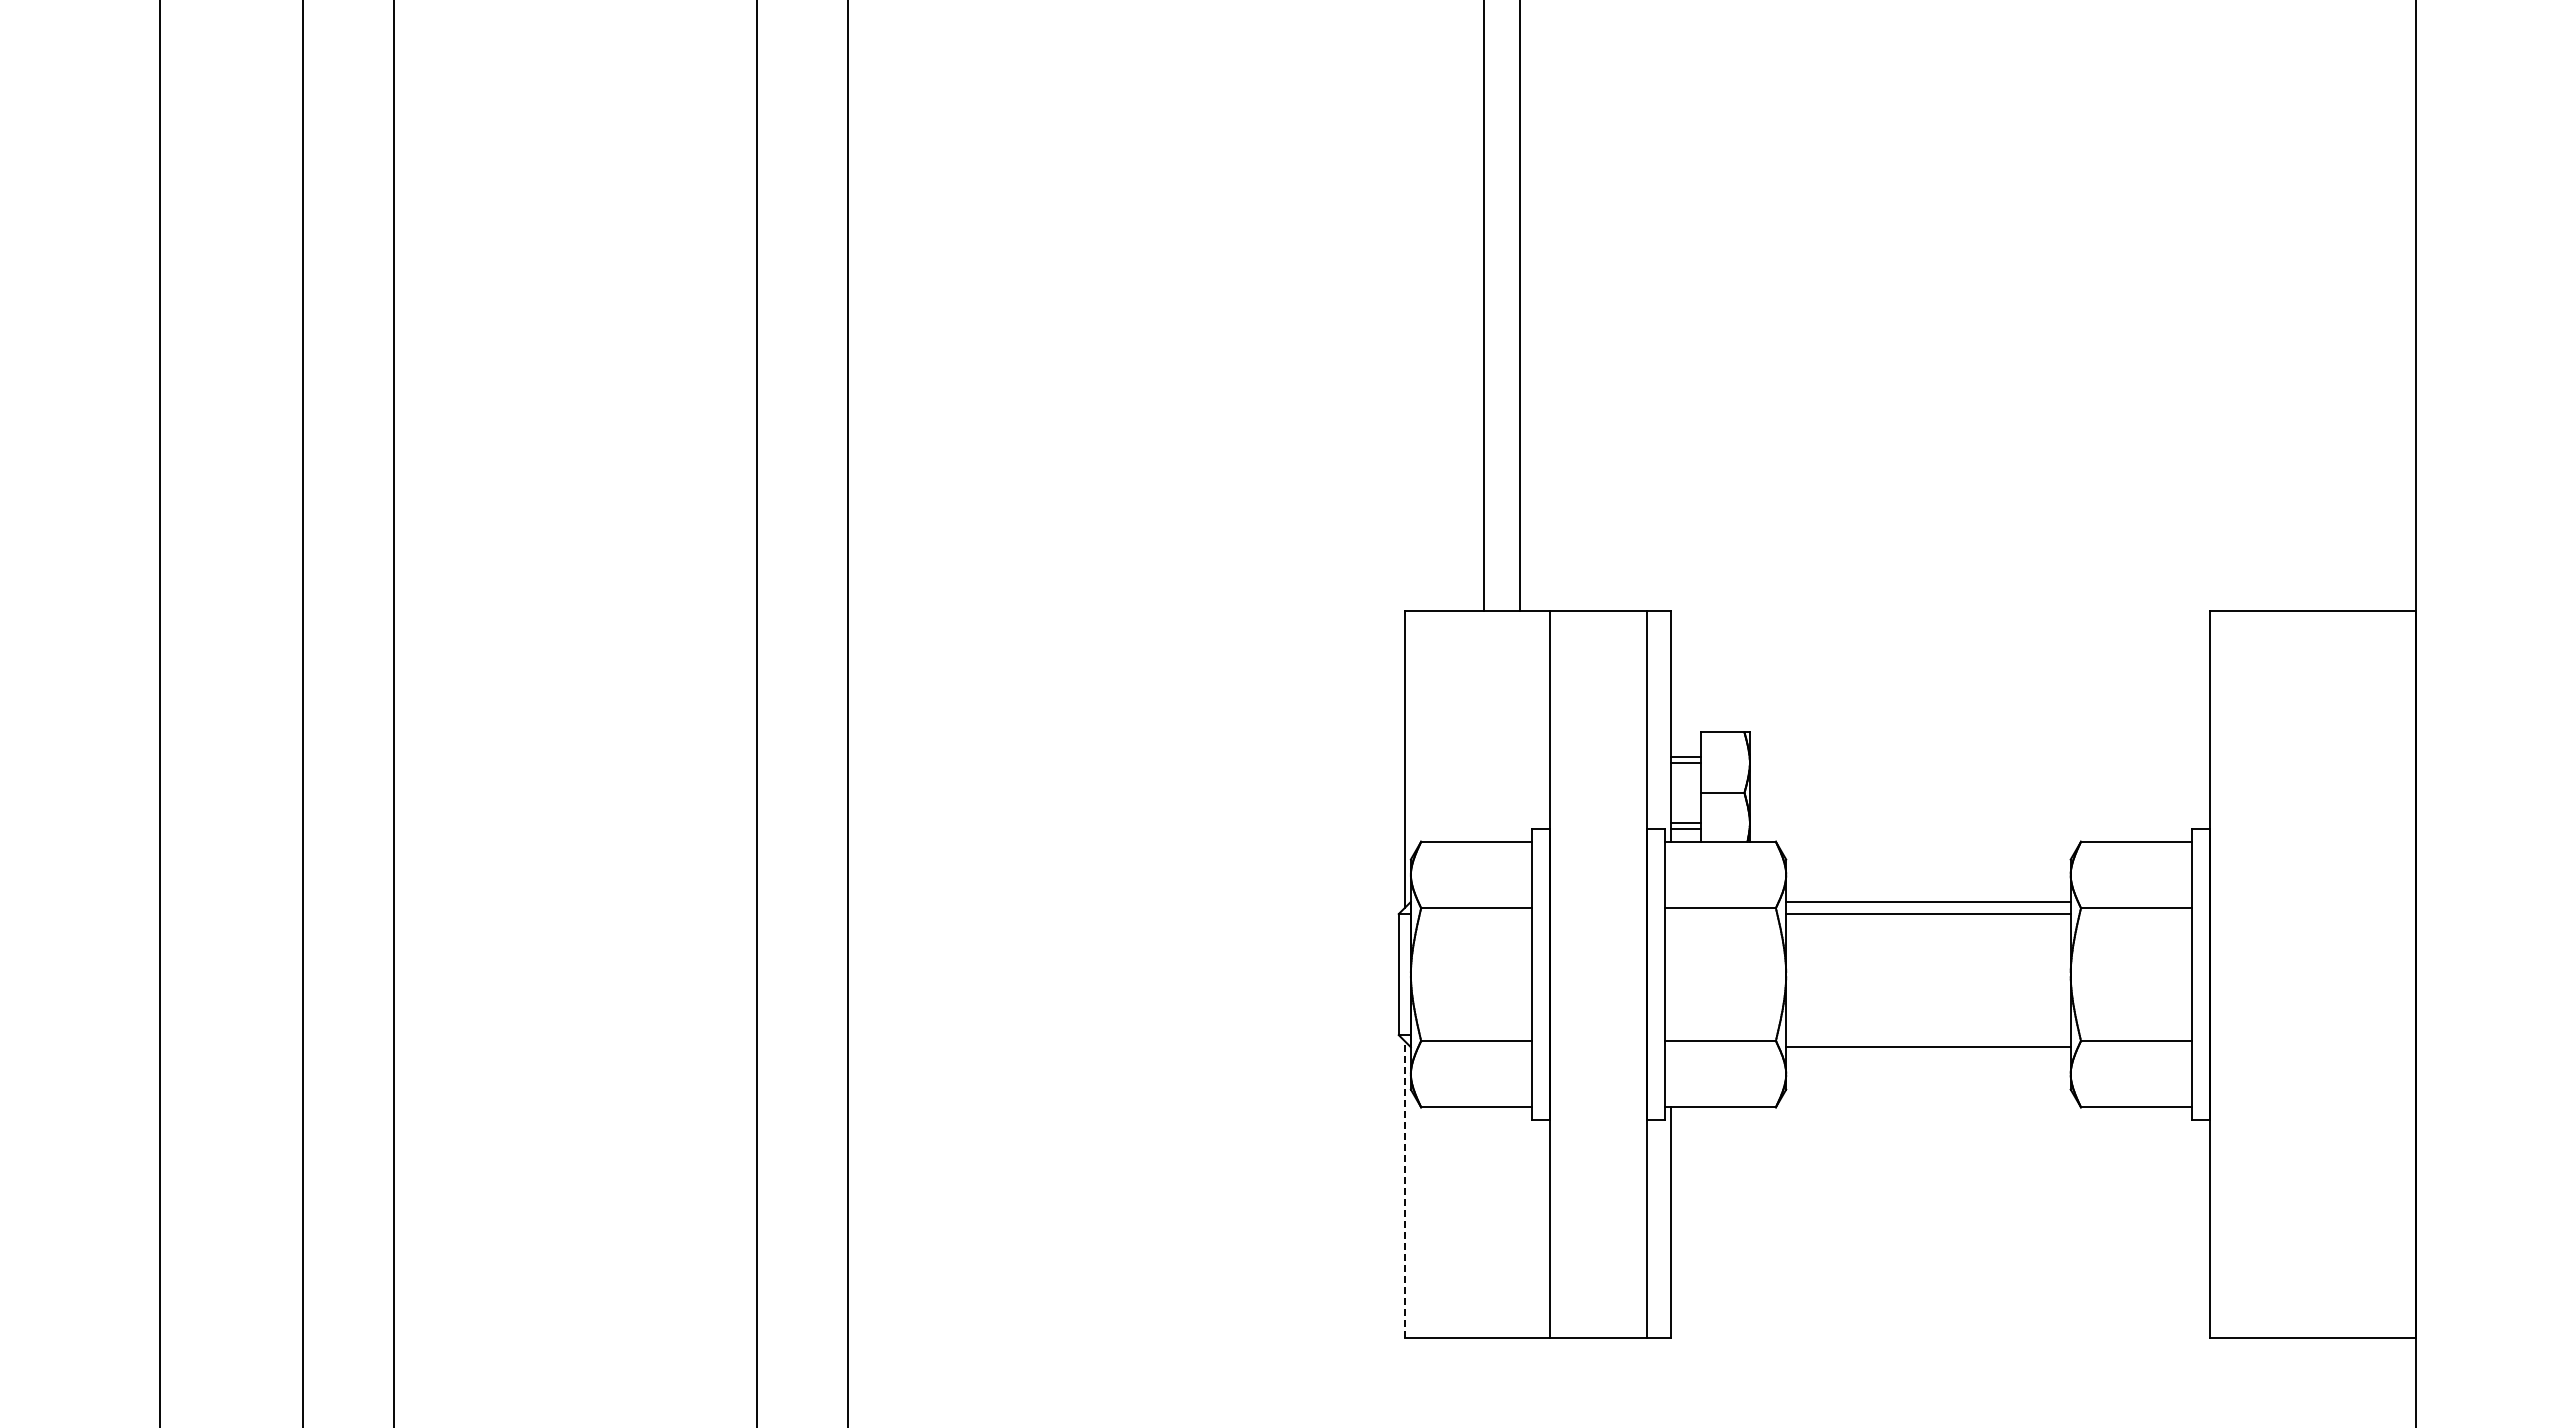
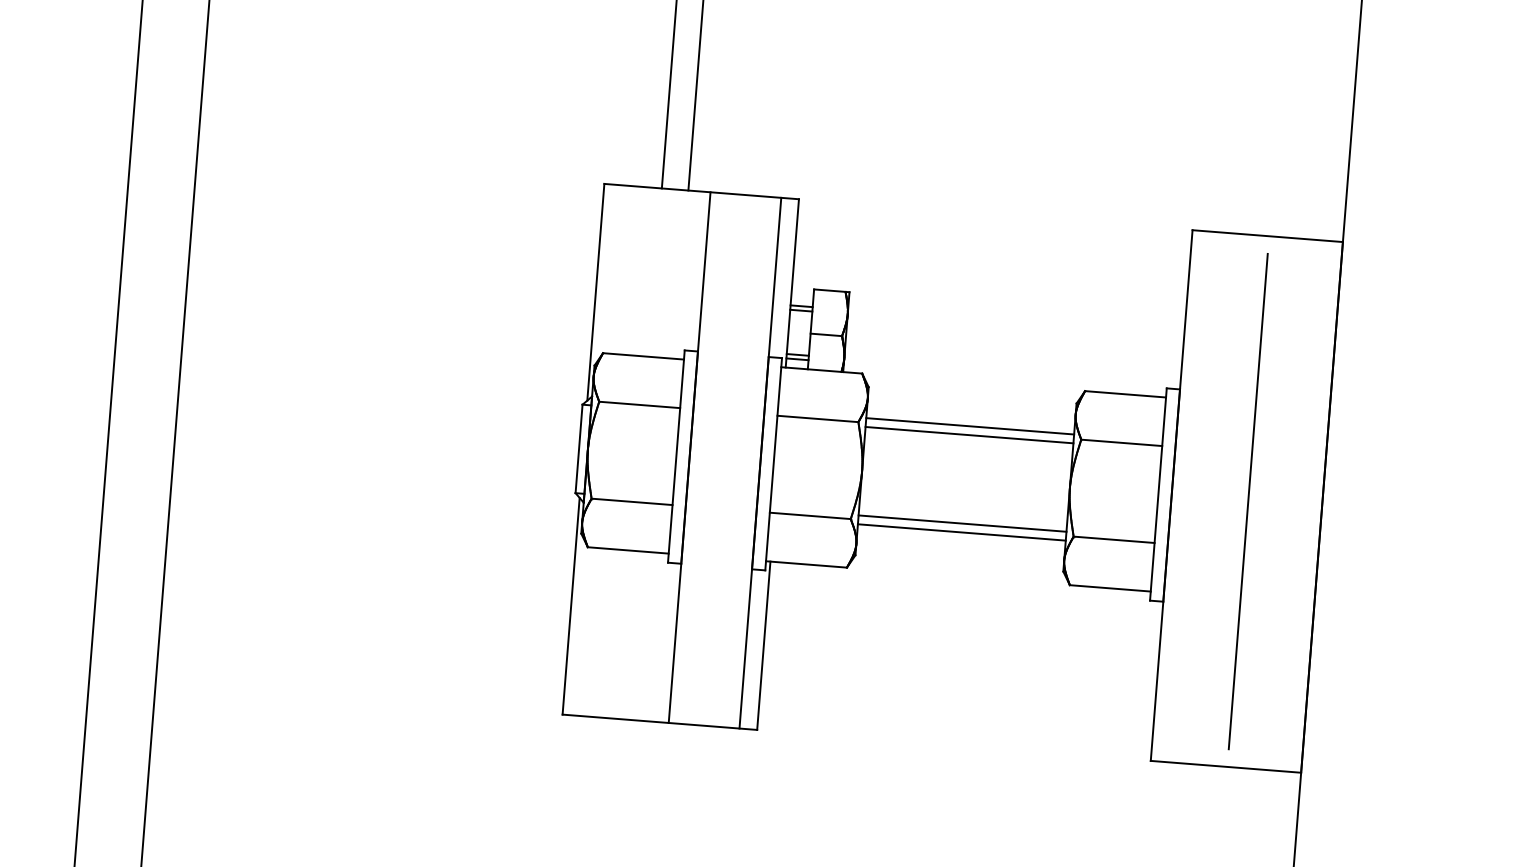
line: (2314, 974) -> (1248, 501), added
line: (1928, 1035) -> (962, 523), added
line: (1404, 1188) -> (570, 605), dashed -> solid

